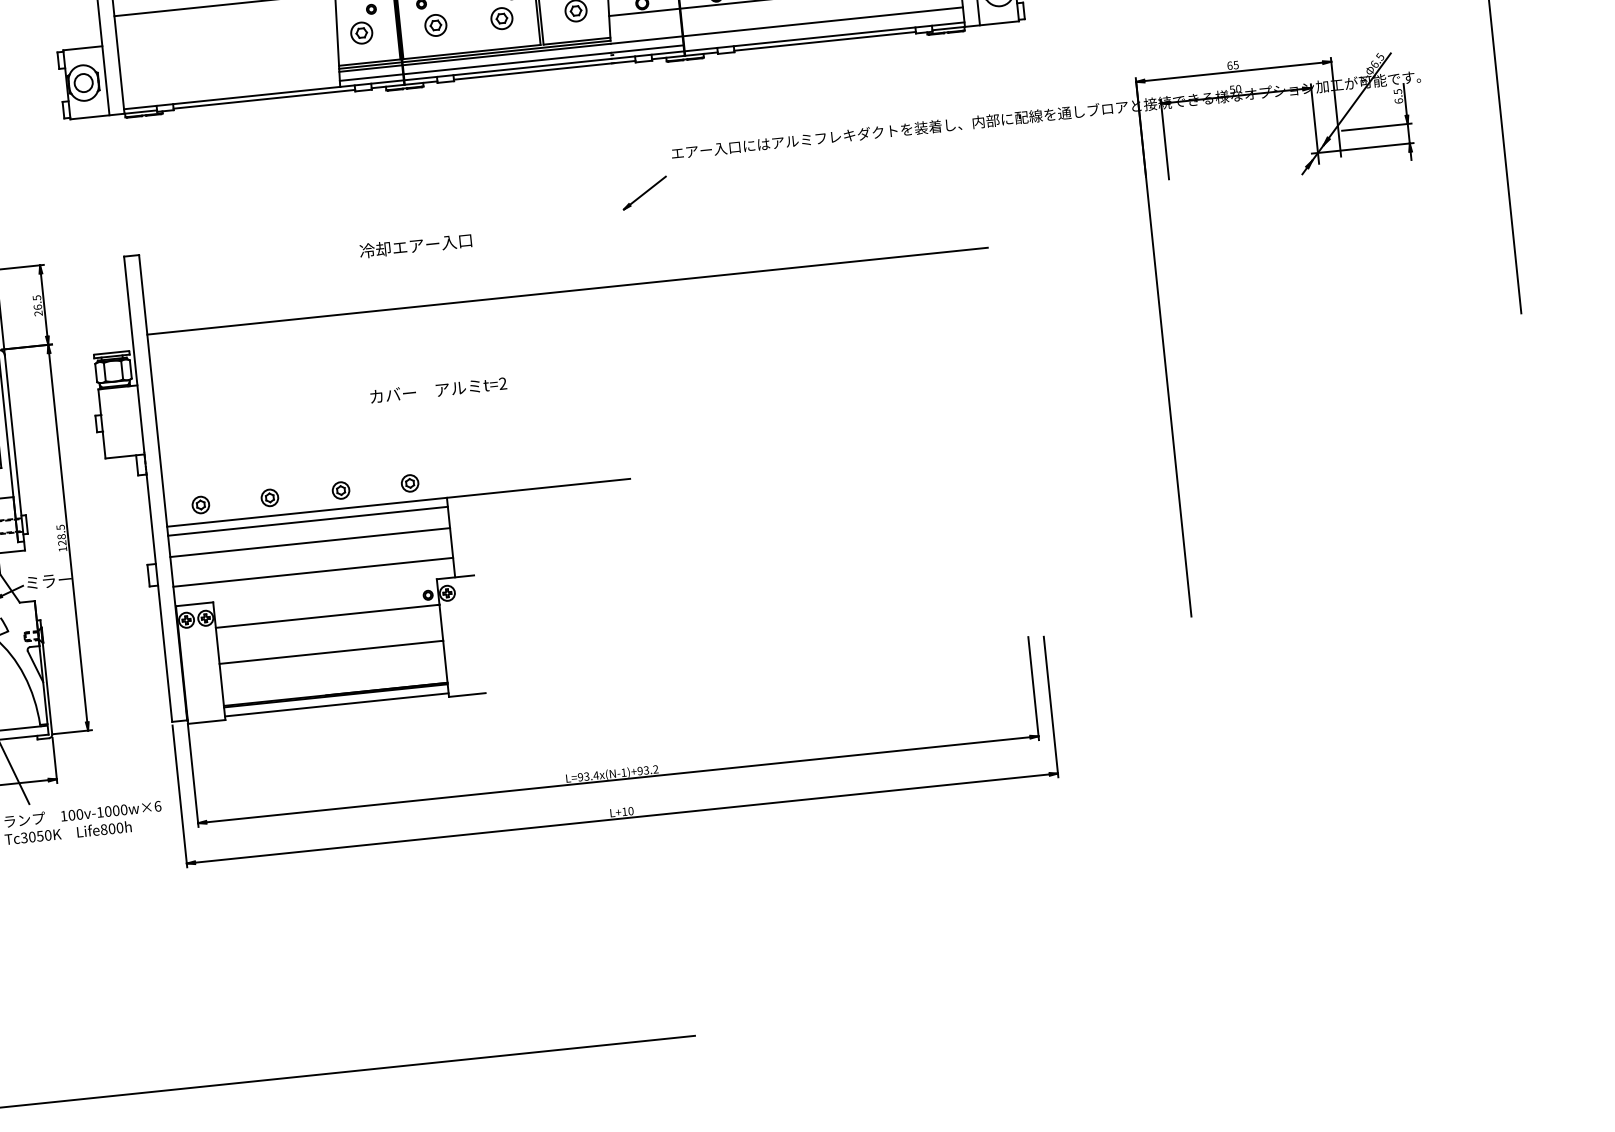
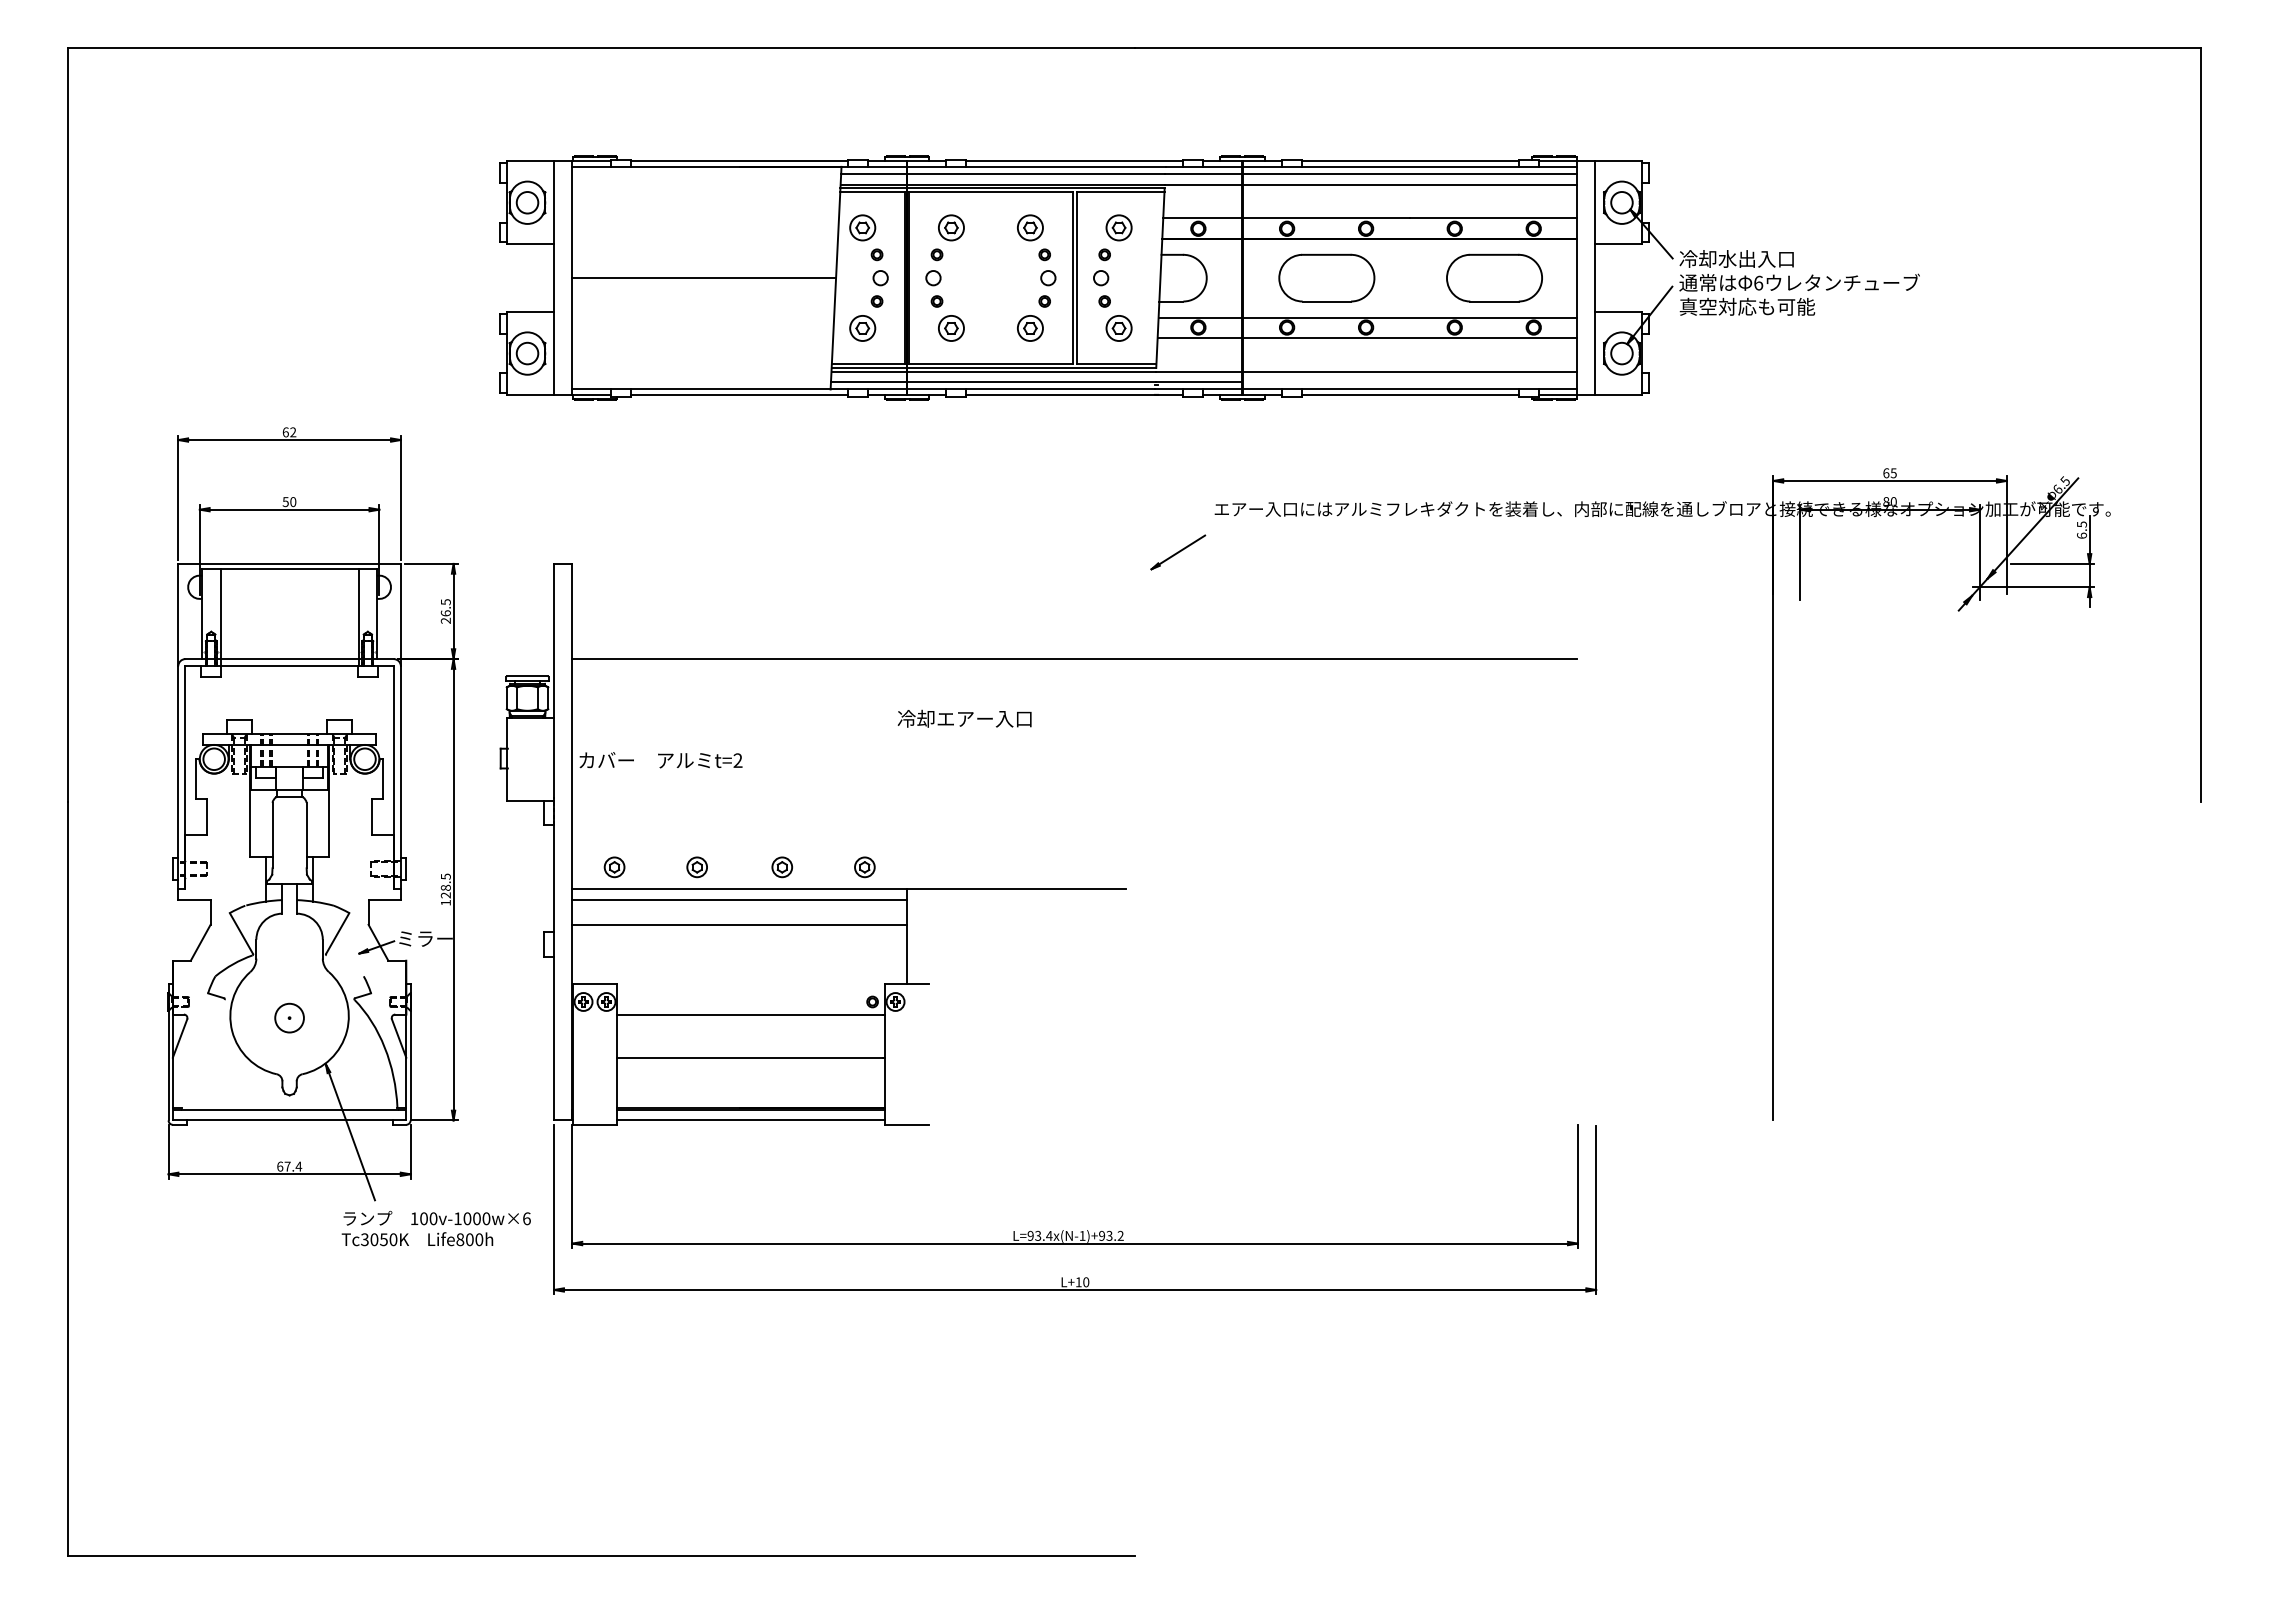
text: (1232, 89) -> (1886, 501), 50 -> 80
text: (415, 245) -> (964, 718), moved
text: (438, 390) -> (660, 760), moved
line: (313, 572) -> (739, 960), removed

